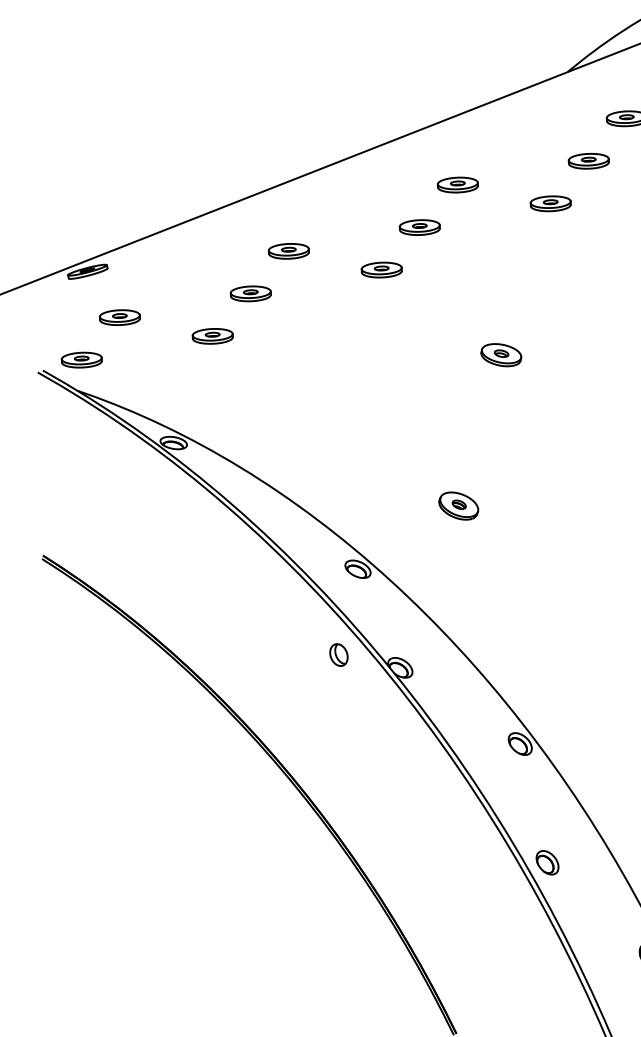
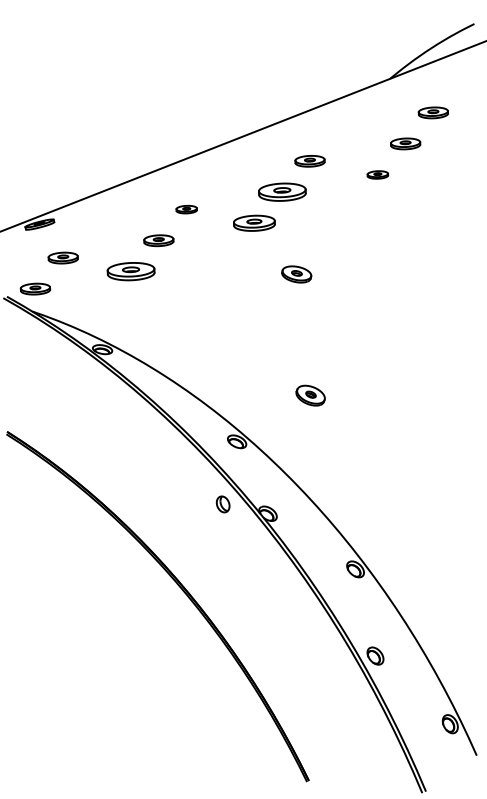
part: (550, 203) -> (377, 174), size x0.7
part: (418, 227) -> (281, 192), size x1.6
part: (288, 251) -> (186, 209), size x0.7
part: (381, 270) -> (254, 223), size x1.4
part: (212, 336) -> (130, 271), size x1.6
part: (501, 355) -> (296, 274), moved

